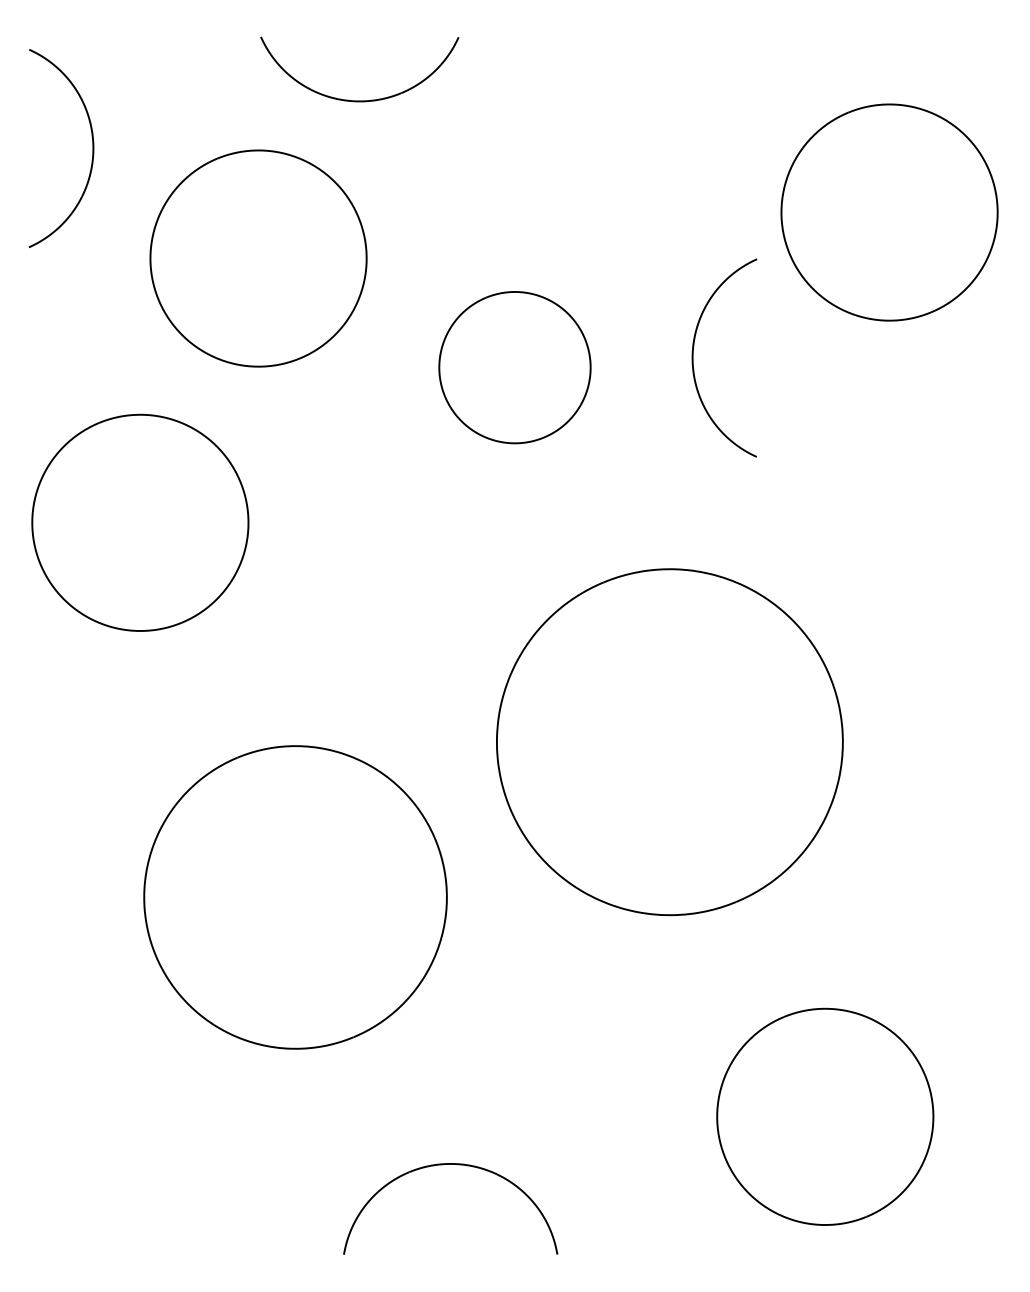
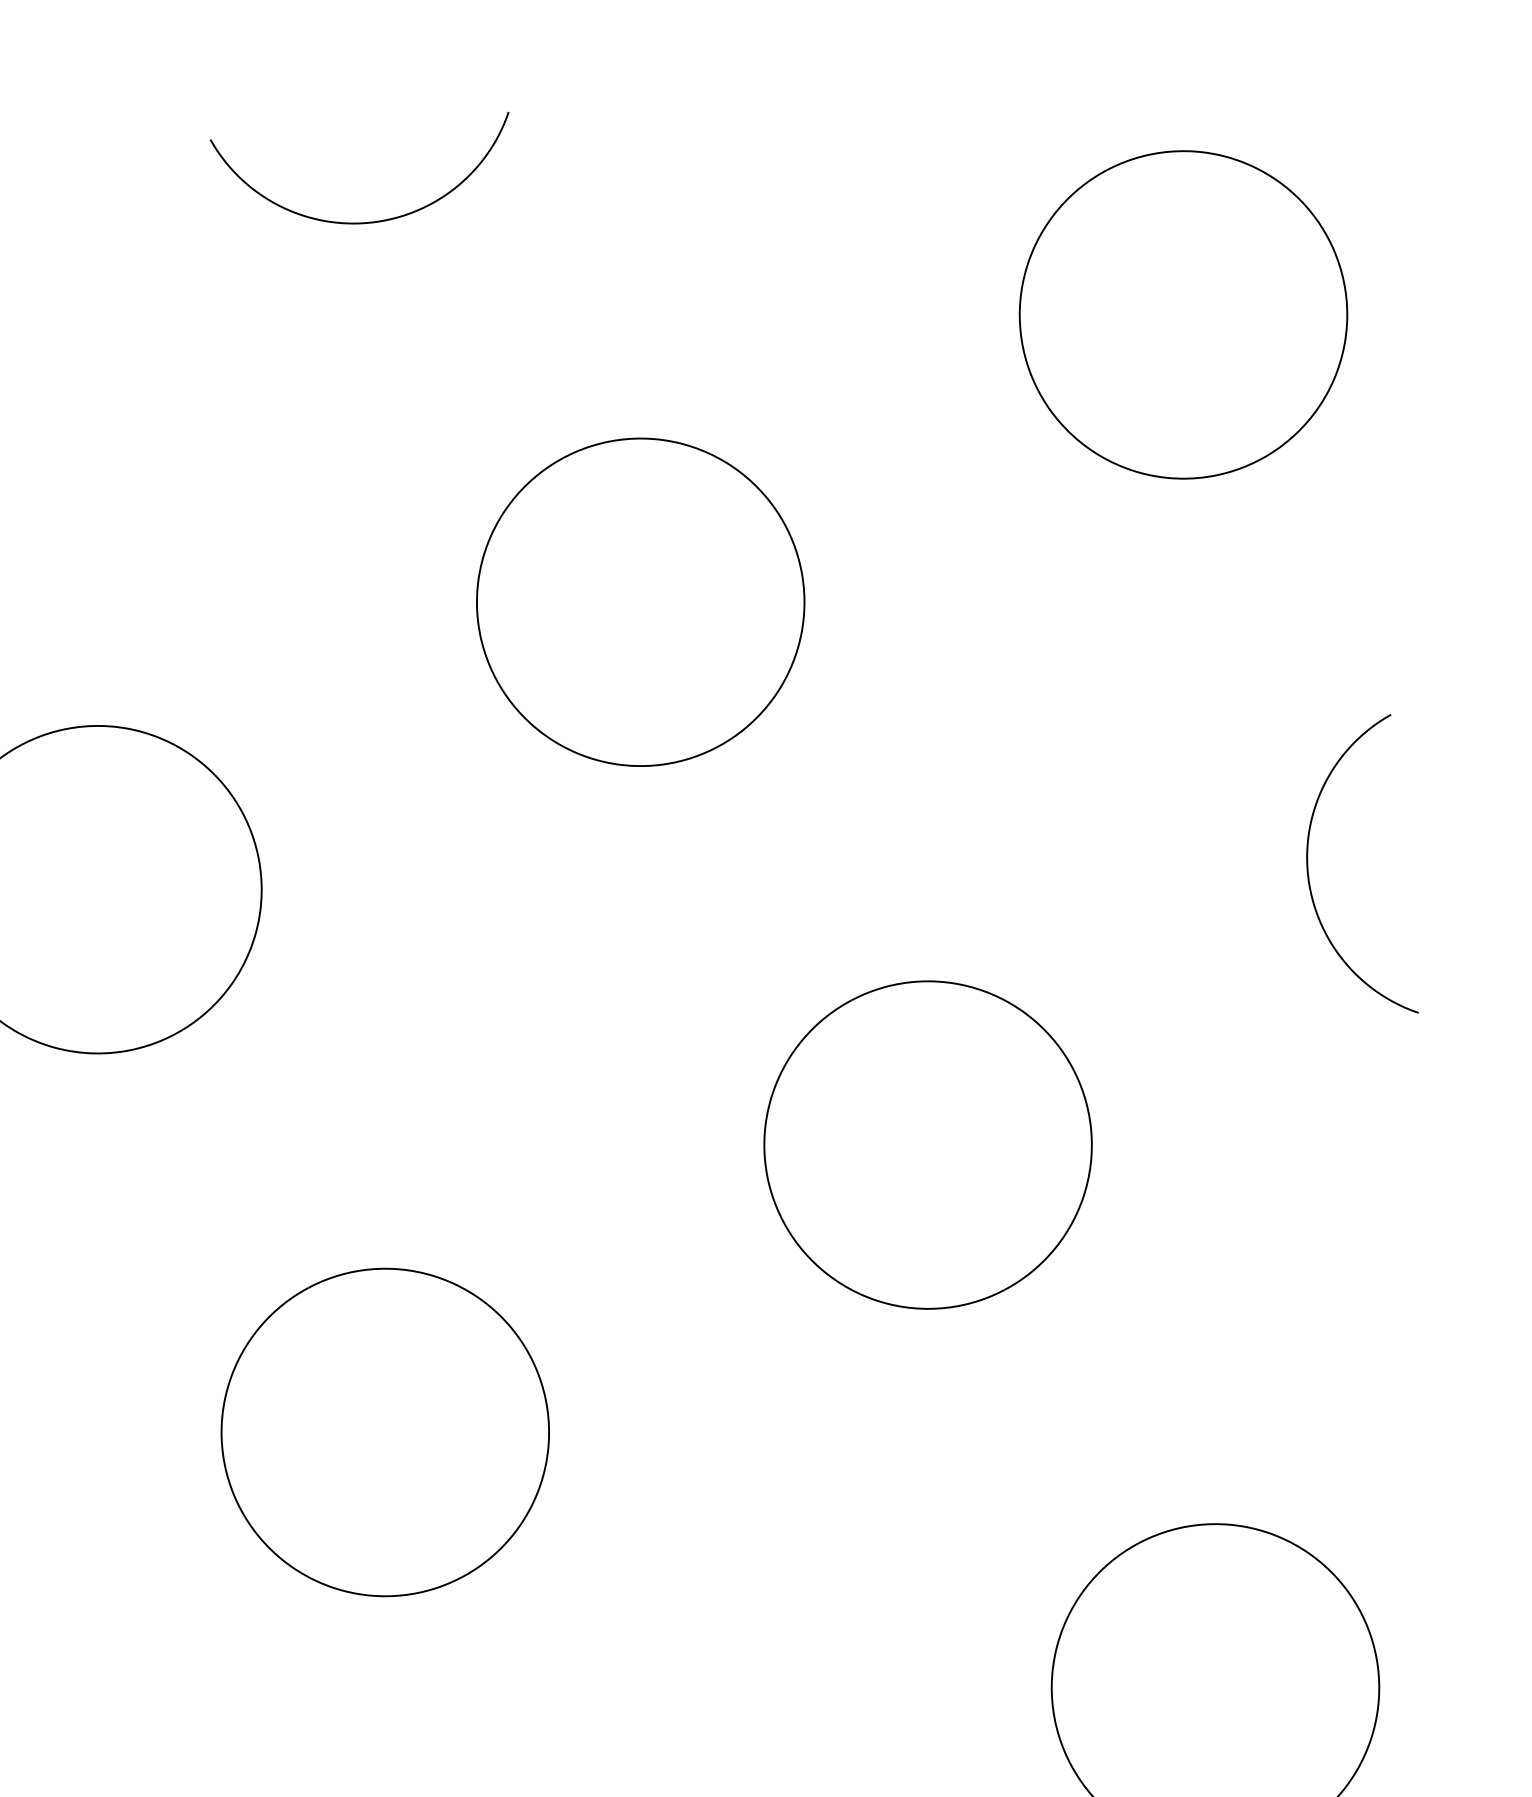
part: (258, 258) -> (238, 474), removed
curve: (693, 357) -> (1309, 872), moved
part: (514, 367) -> (639, 602), size x1.43
part: (670, 742) -> (928, 1145), size x0.62
part: (295, 897) -> (385, 1432), size x0.71

